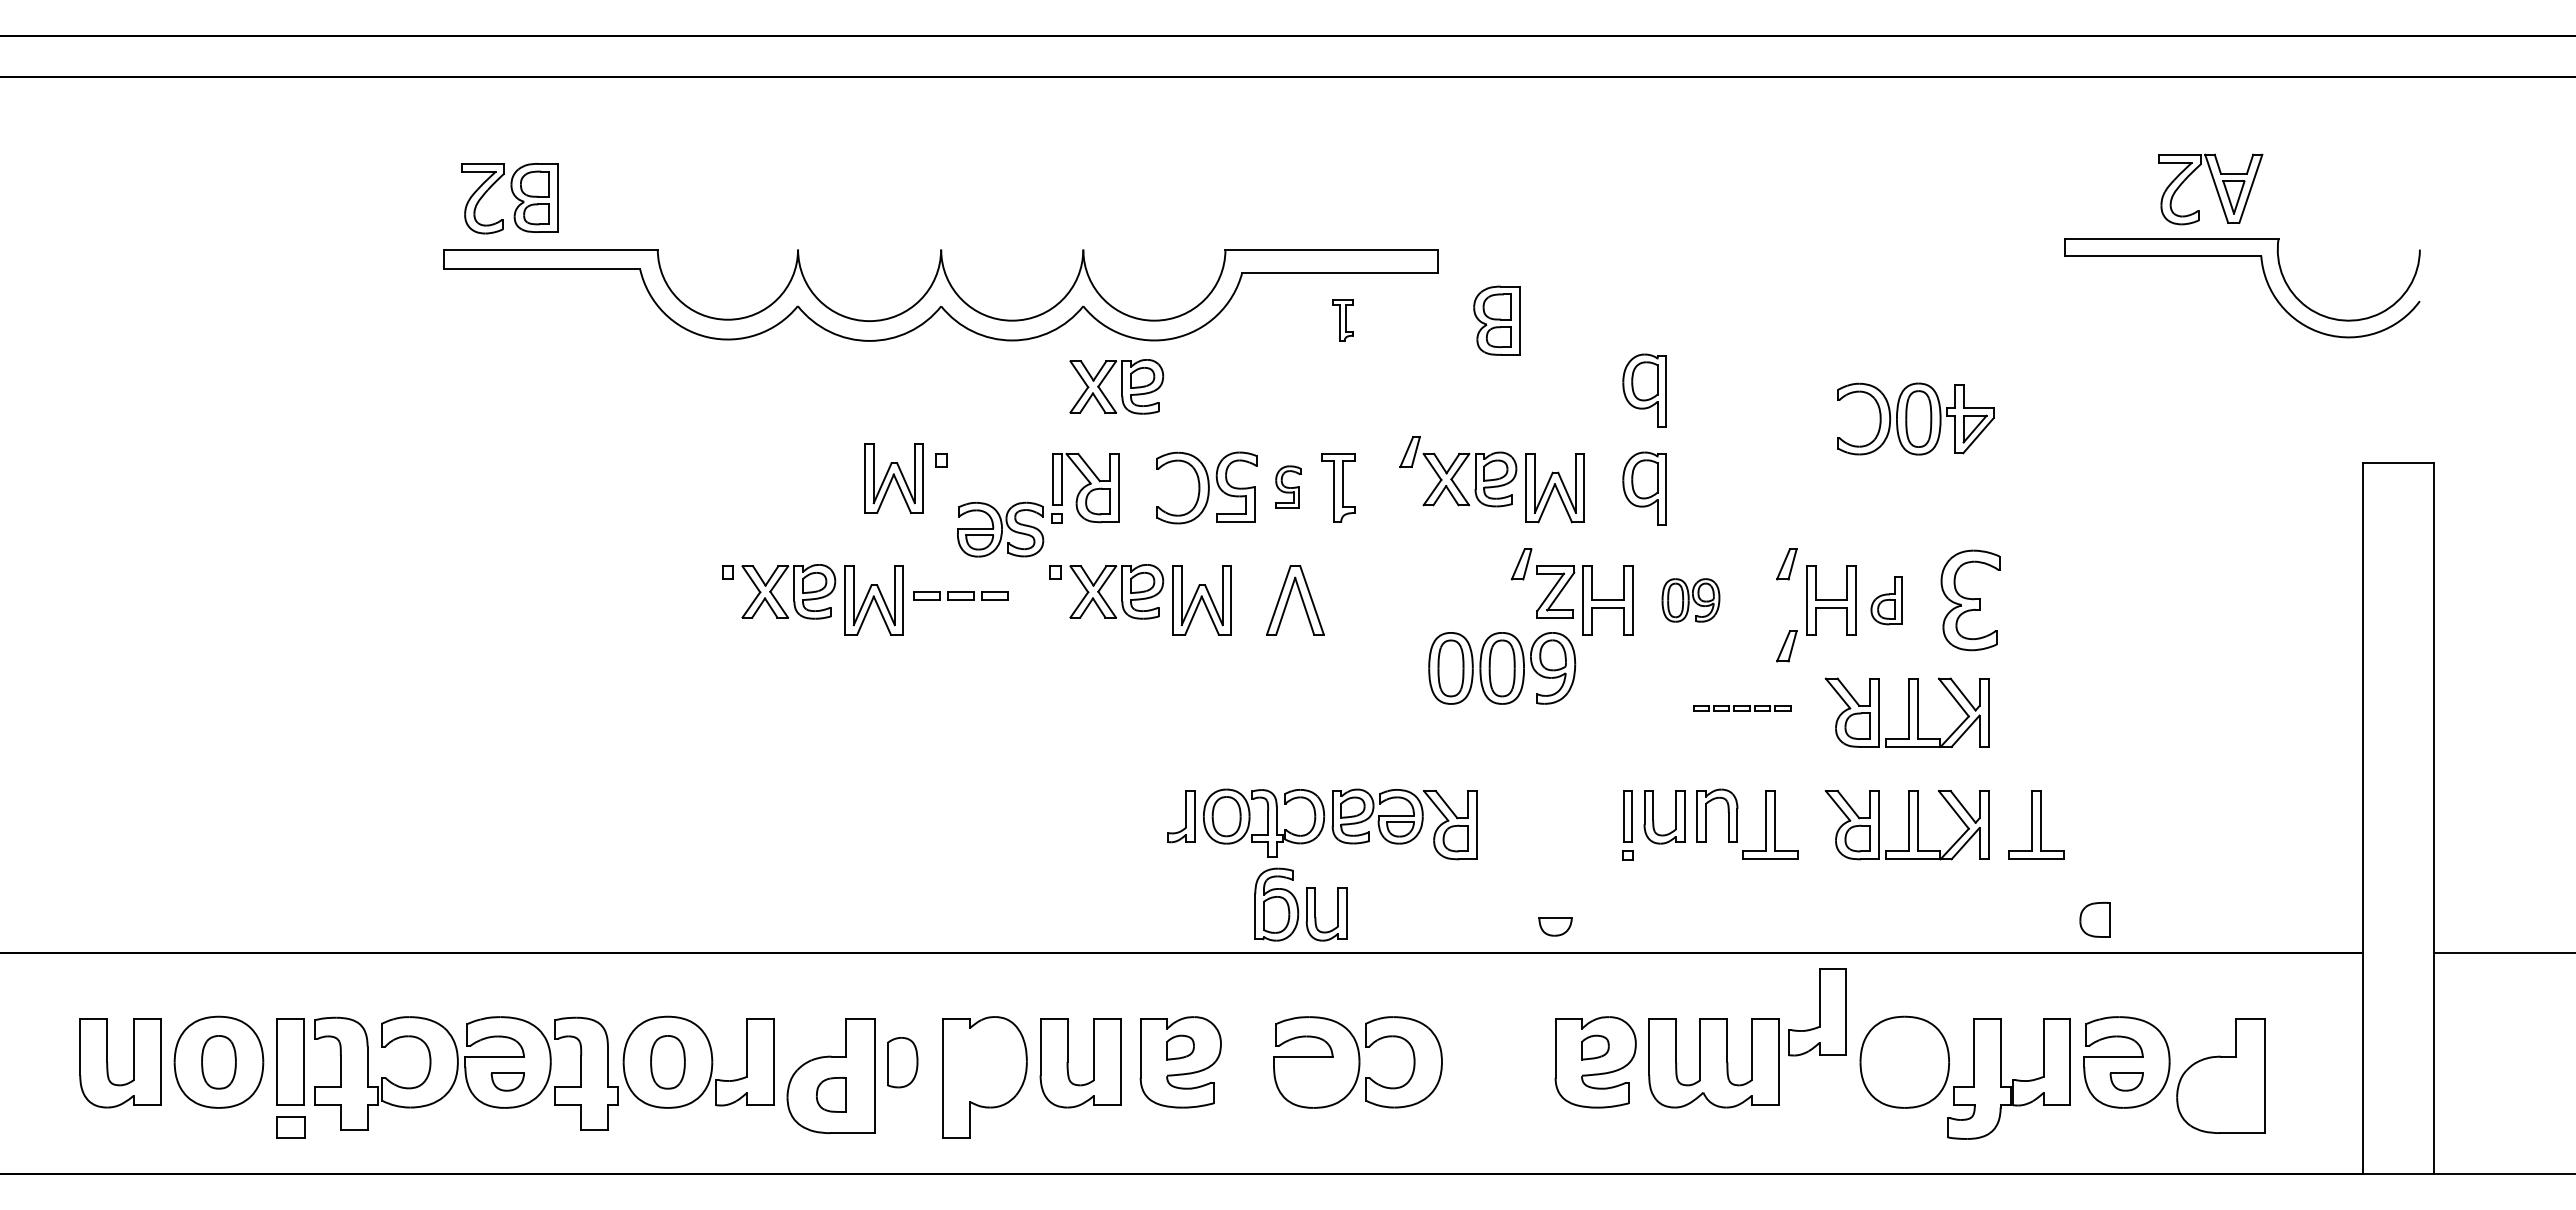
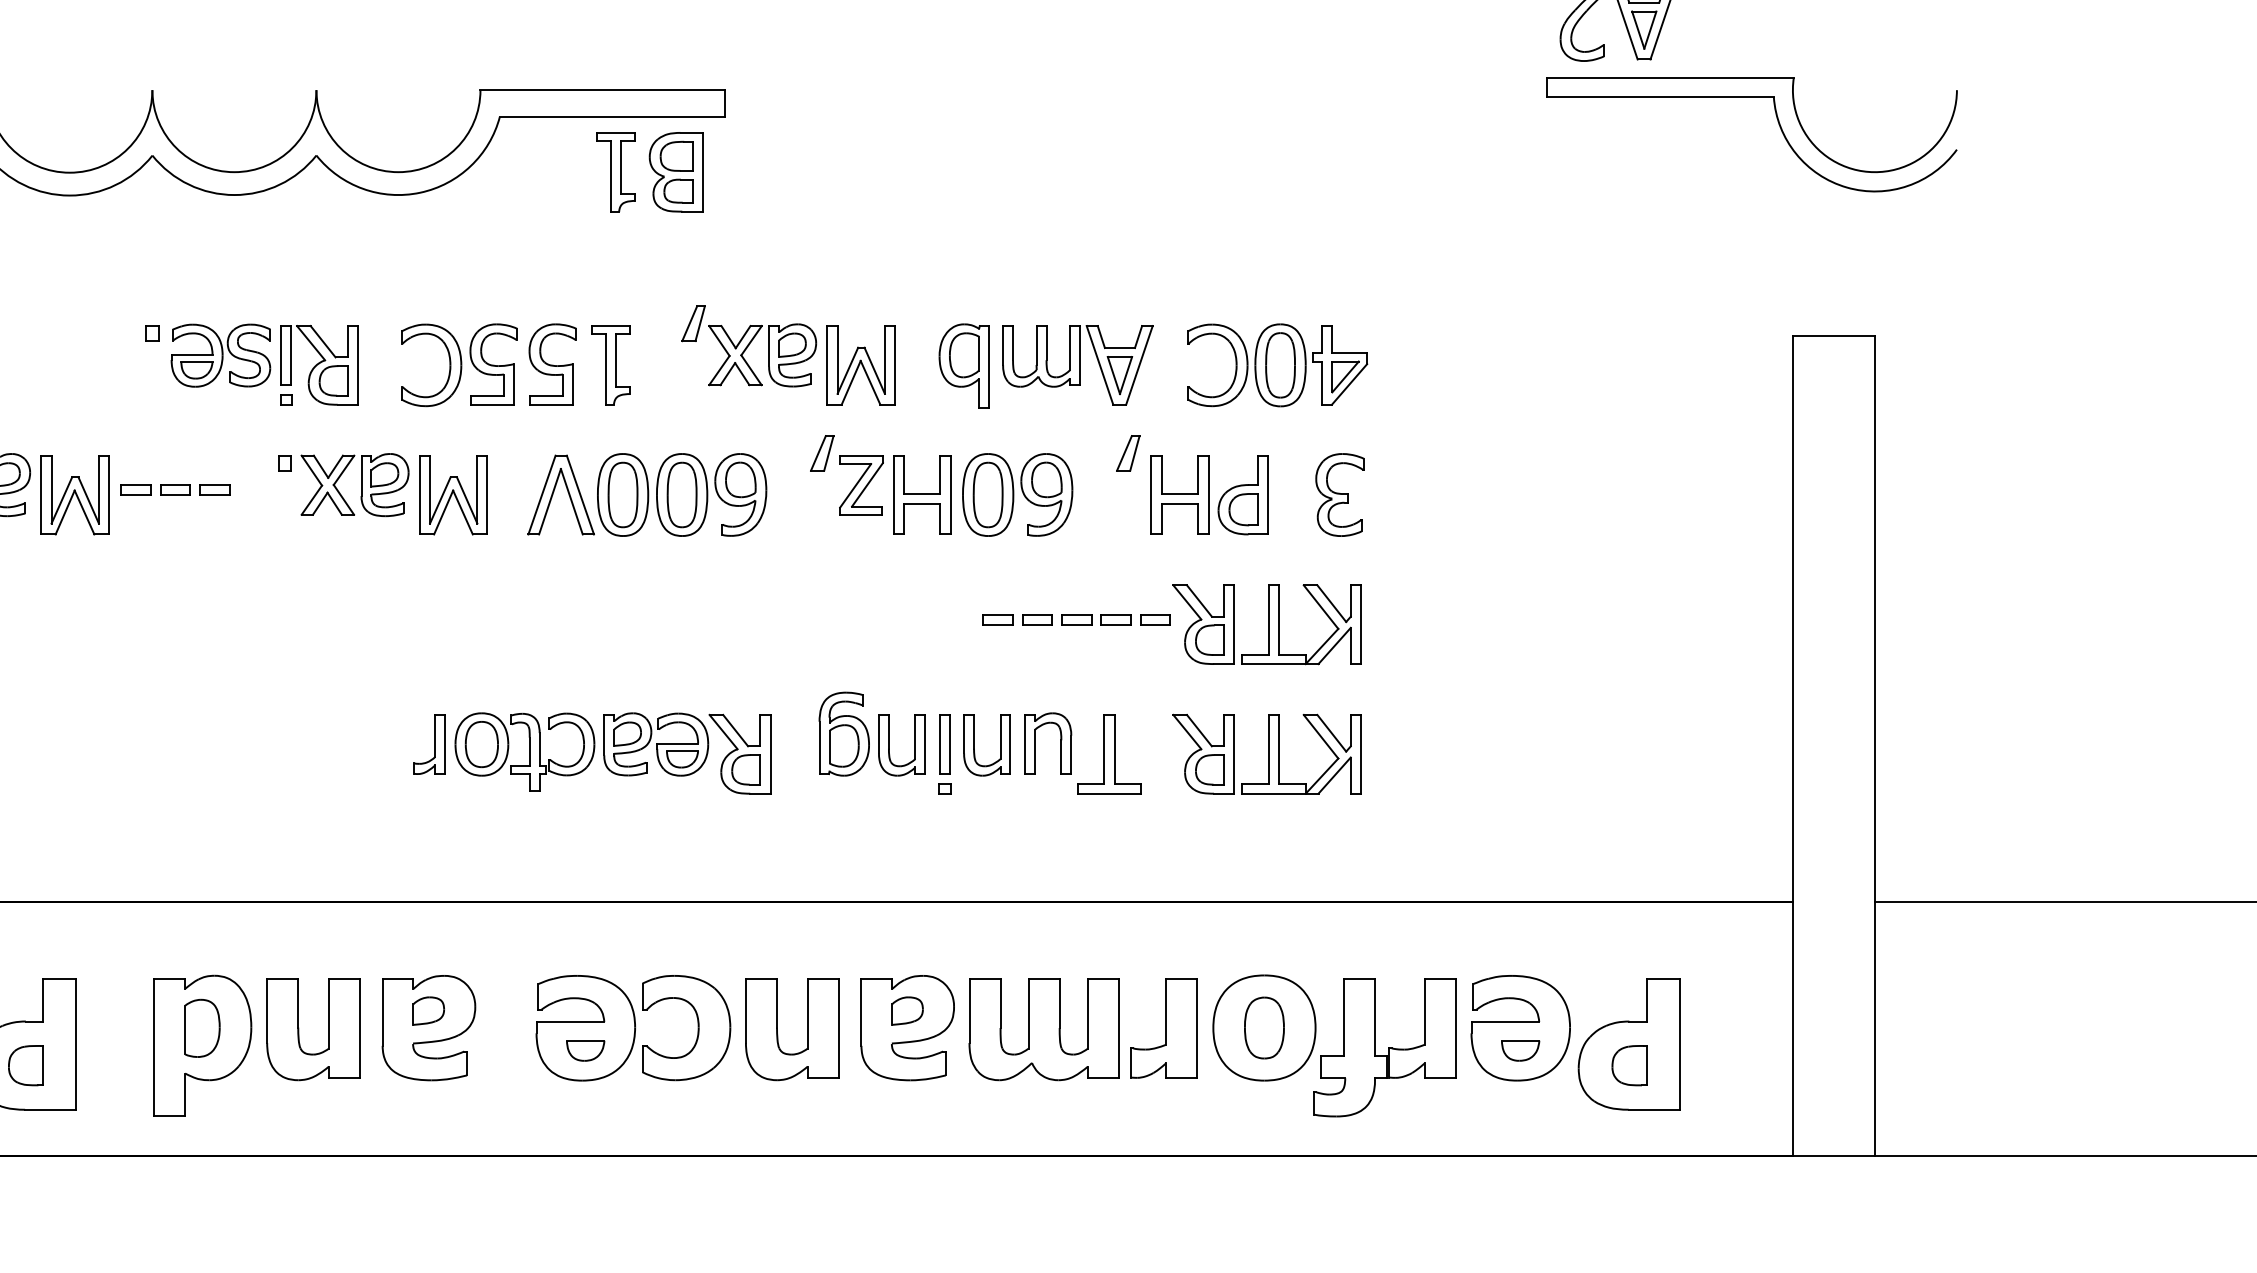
part: (2265, 280) -> (1778, 125), moved
part: (1342, 320) -> (615, 171), size x1.67
part: (1496, 320) -> (675, 171), moved
part: (1116, 386) -> (354, 248), removed
part: (1644, 390) -> (964, 252), removed
part: (1915, 418) -> (1276, 364), moved
part: (893, 478) -> (97, 354), removed
part: (1288, 486) -> (553, 363), size x1.67
part: (1742, 488) -> (1077, 365), added
part: (1000, 529) -> (220, 355), moved
part: (1690, 600) -> (1017, 495), size x1.67
part: (1886, 600) -> (1243, 495), size x1.43
part: (1969, 600) -> (1339, 495), size x0.71
part: (1786, 646) -> (1127, 548), removed
part: (1502, 668) -> (682, 495), moved
part: (1741, 708) -> (1075, 619), size x1.67
part: (2036, 824) -> (1416, 753), removed
part: (1300, 904) -> (871, 733), moved
part: (2094, 919) -> (1628, 1065), moved
part: (1555, 926) -> (585, 1050), moved
part: (1817, 1012) -> (1163, 1028), moved
part: (902, 1062) -> (202, 1028), moved
part: (1904, 1062) -> (1264, 1028), added
part: (1483, 1063) -> (778, 1029), added

